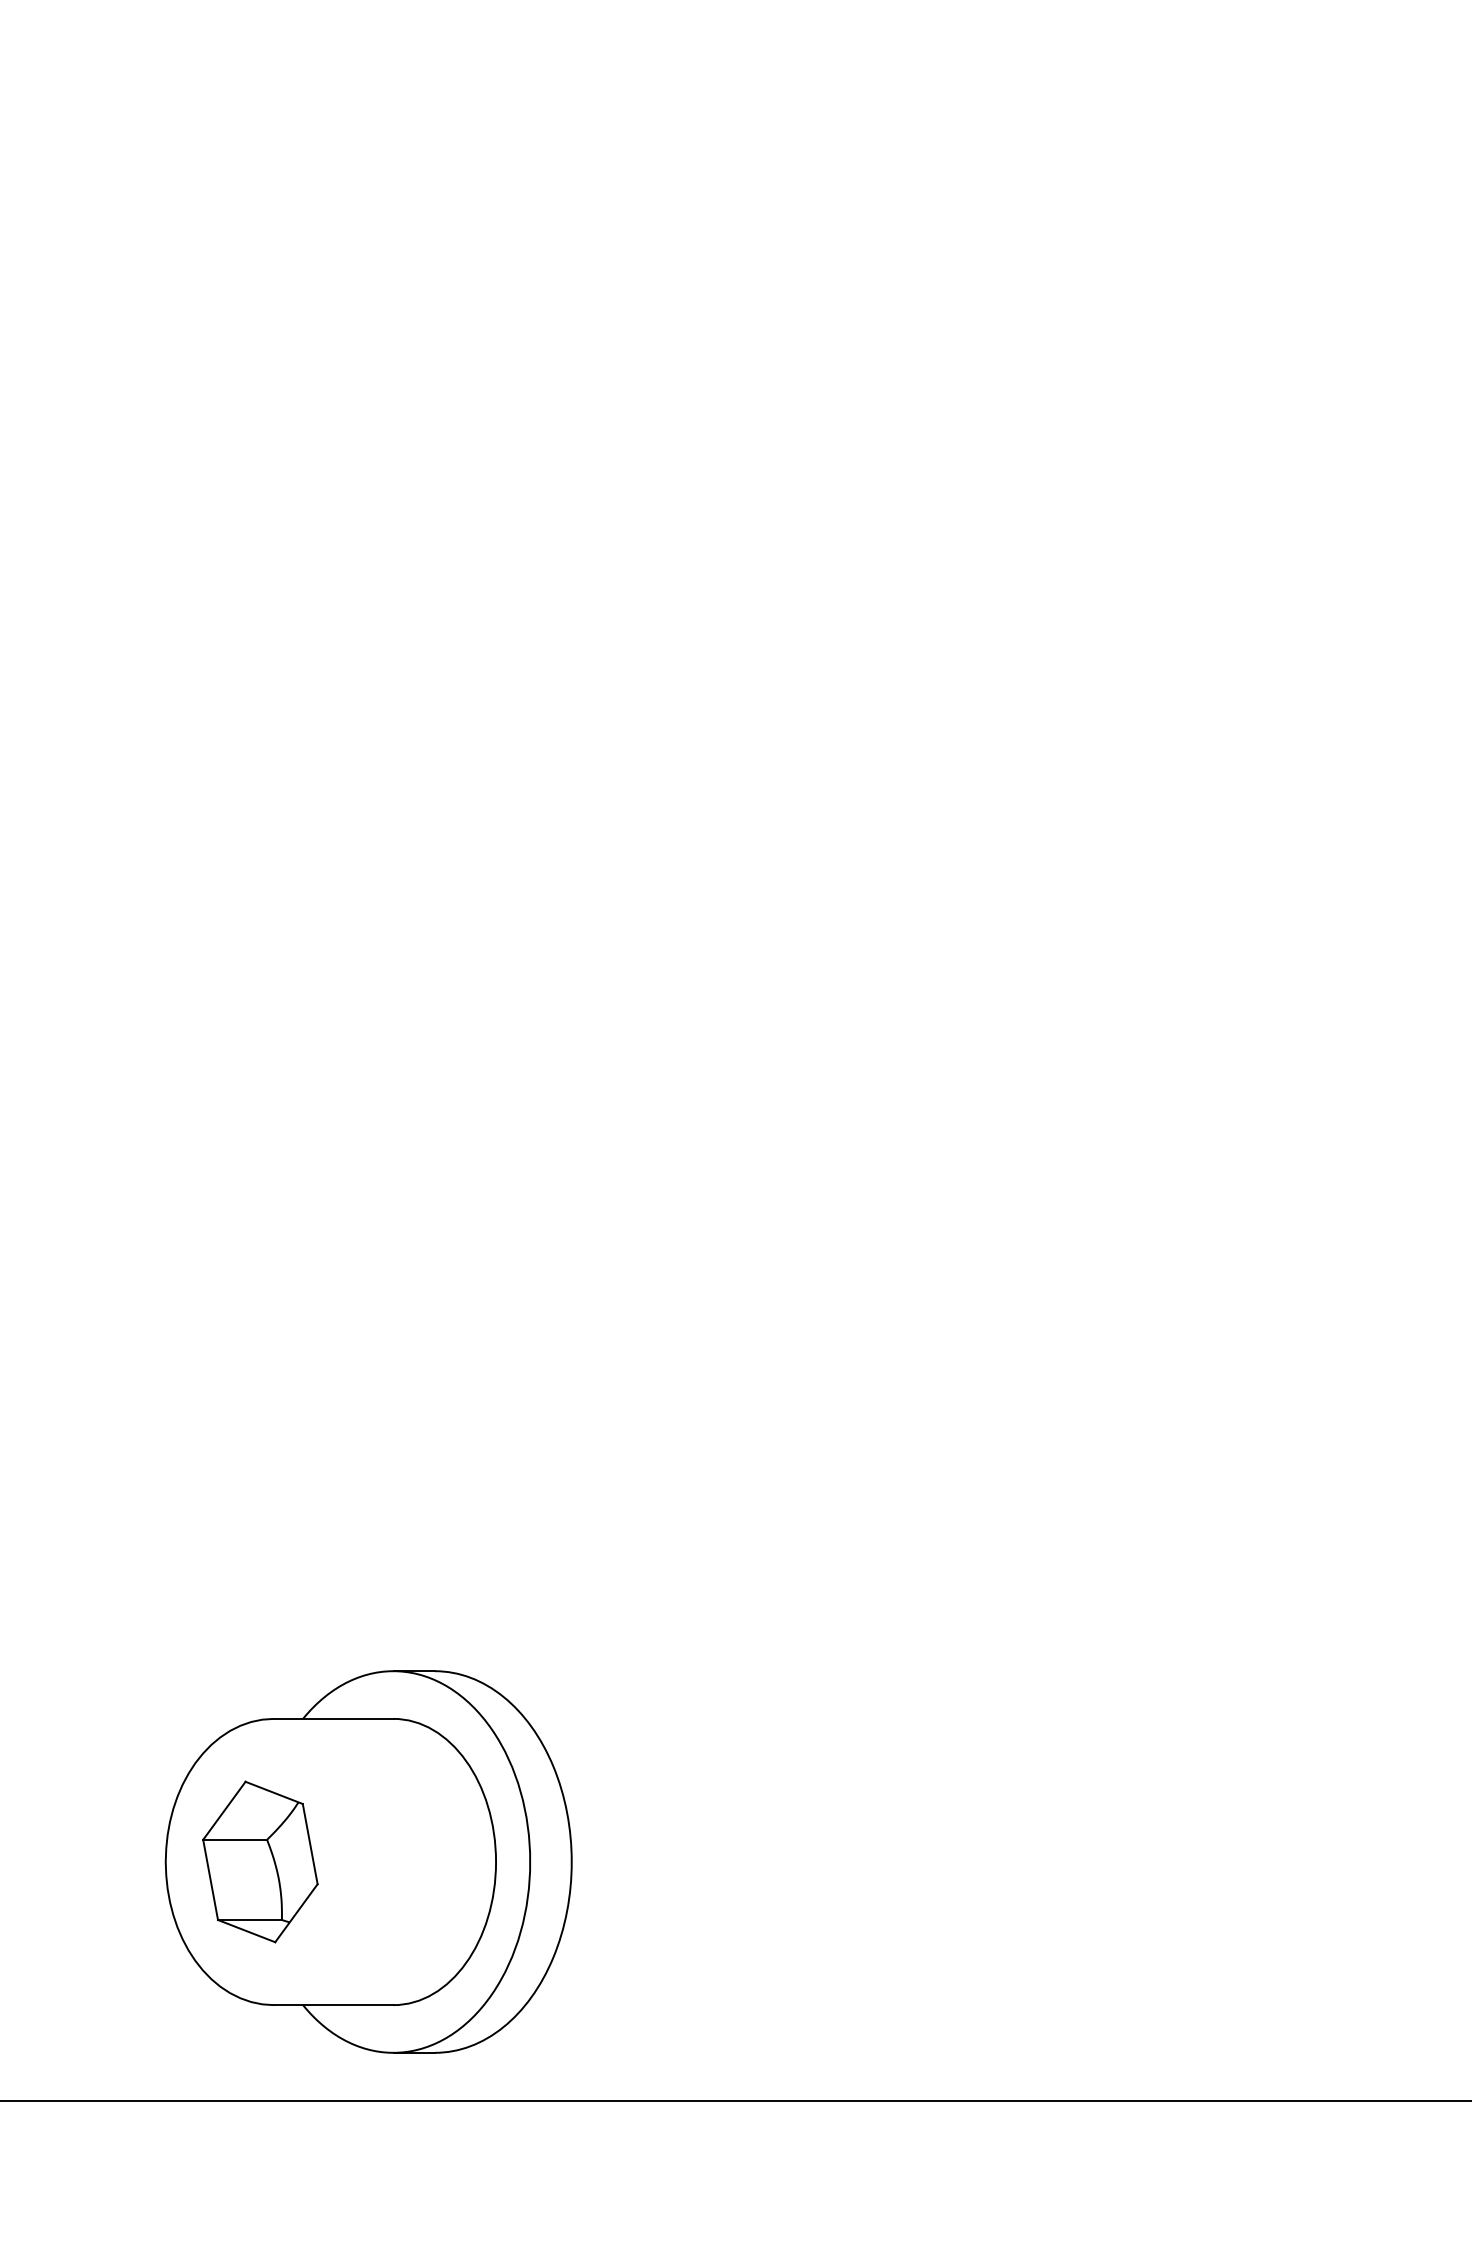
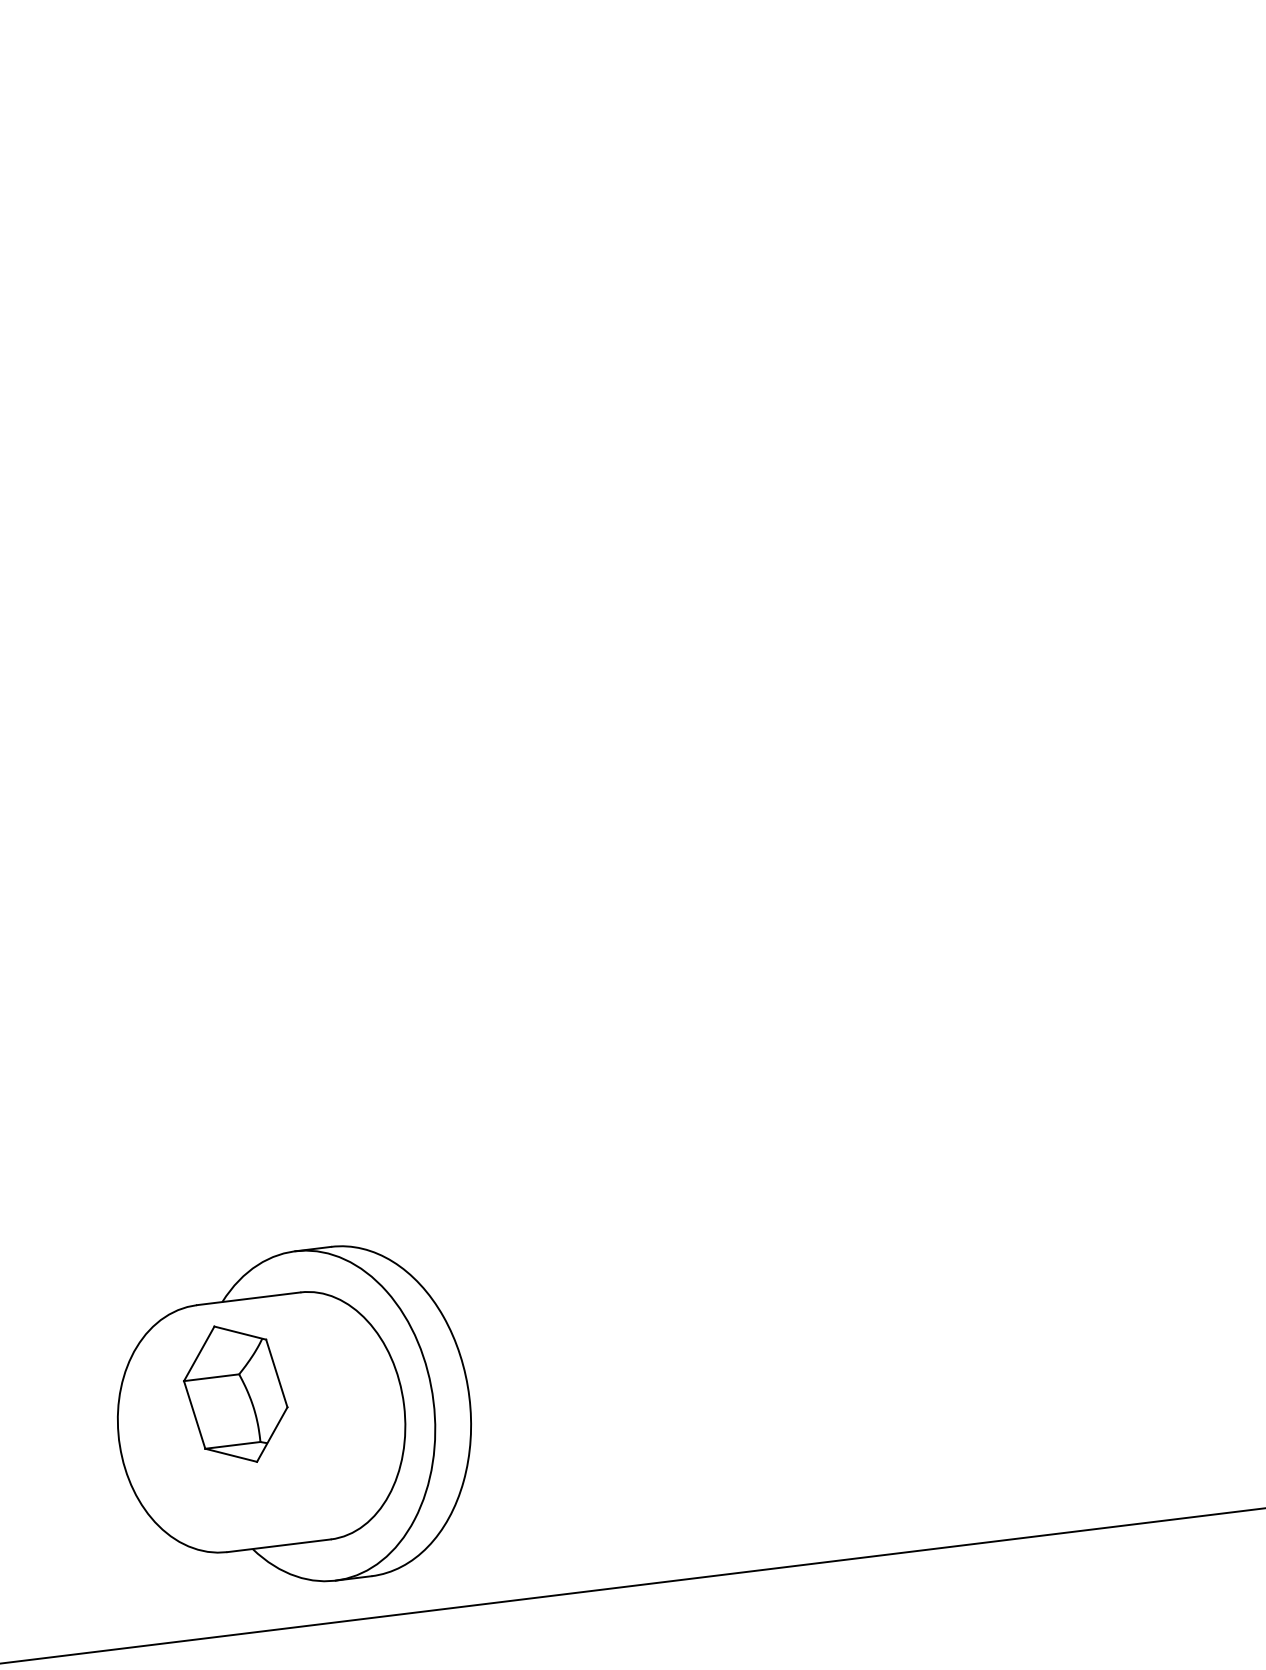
part: (260, 1861) -> (235, 1393), moved

